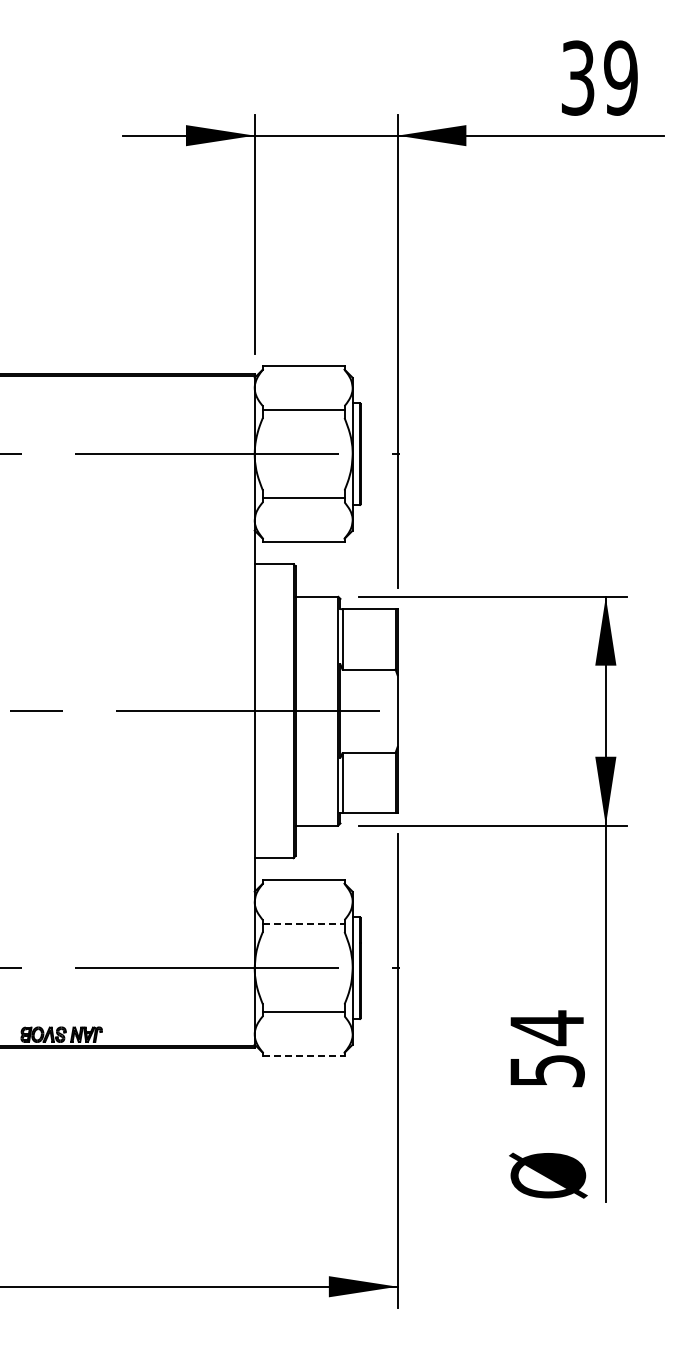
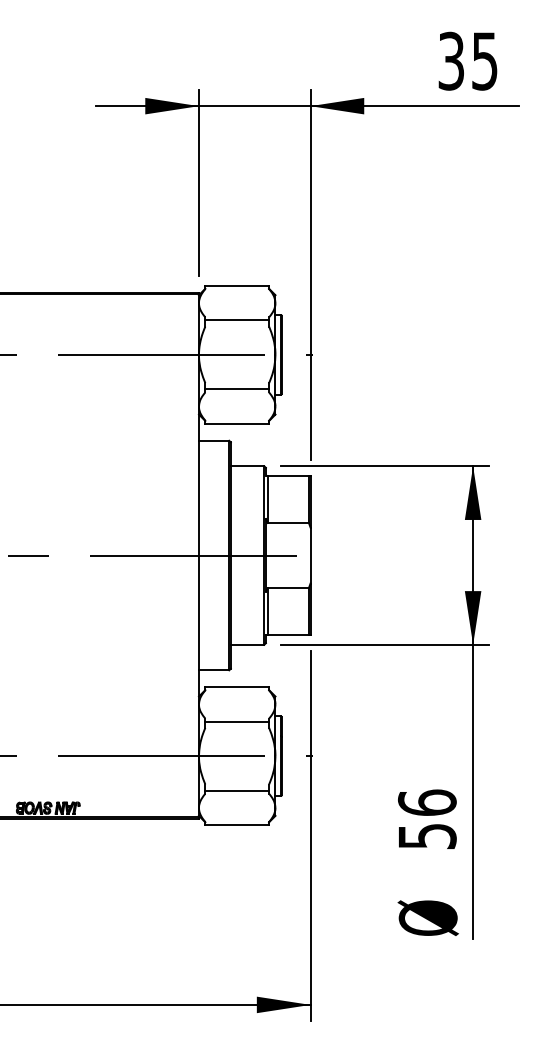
text: (620, 77) -> (484, 60), 39 -> 35
line: (303, 924) -> (237, 722), dashed -> solid
text: (546, 1028) -> (426, 803), 54 -> 56
line: (303, 1056) -> (237, 825), dashed -> solid

